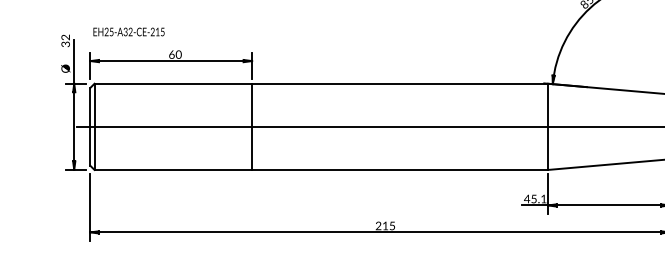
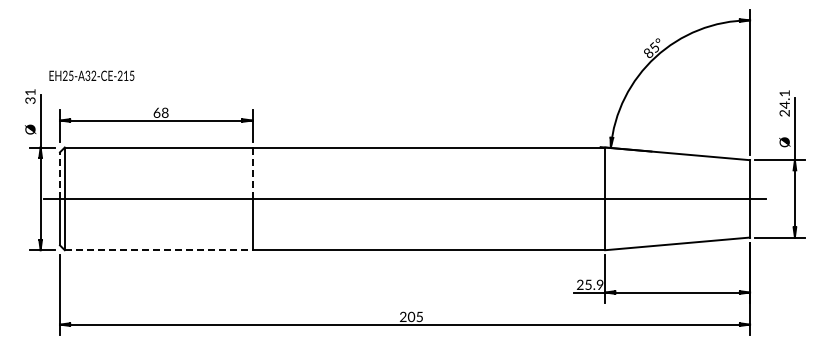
text: (128, 31) -> (91, 75), moved
text: (65, 37) -> (30, 92), 32 -> 31
text: (178, 54) -> (164, 112), 60 -> 68
line: (252, 105) -> (252, 173), solid -> dashed
line: (90, 107) -> (60, 175), solid -> dashed
line: (173, 170) -> (158, 250), solid -> dashed
text: (534, 198) -> (589, 284), 45.1 -> 25.9
text: (385, 225) -> (411, 316), 215 -> 205

